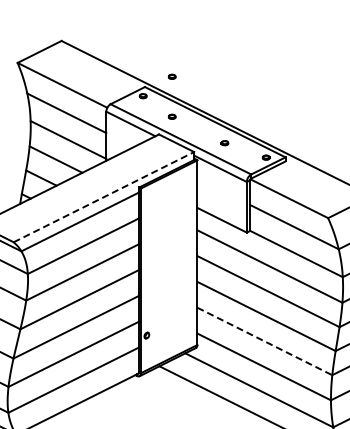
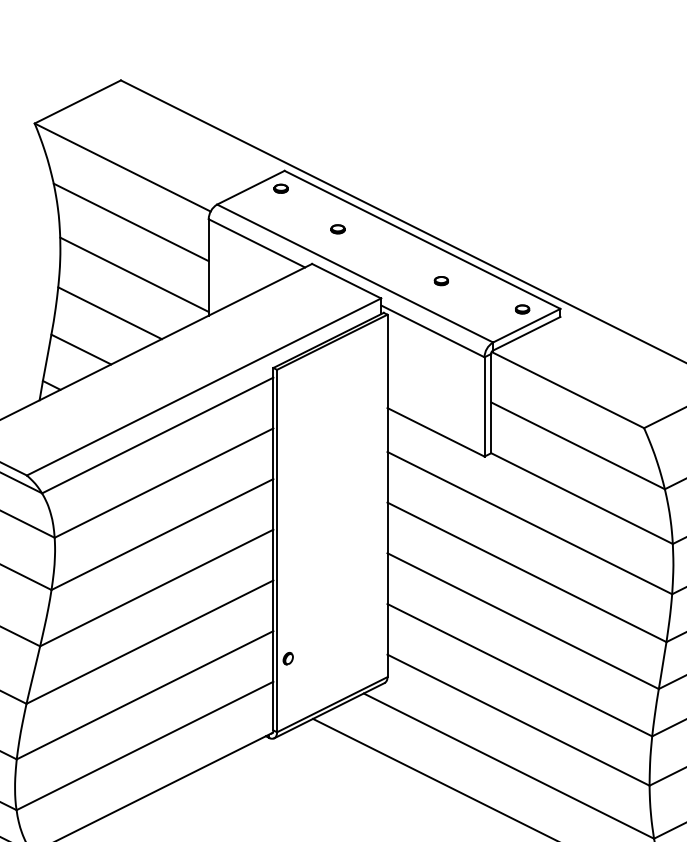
part: (171, 76) -> (336, 150), removed
line: (103, 197) -> (203, 387), dashed -> solid
line: (265, 341) -> (521, 670), dashed -> solid

